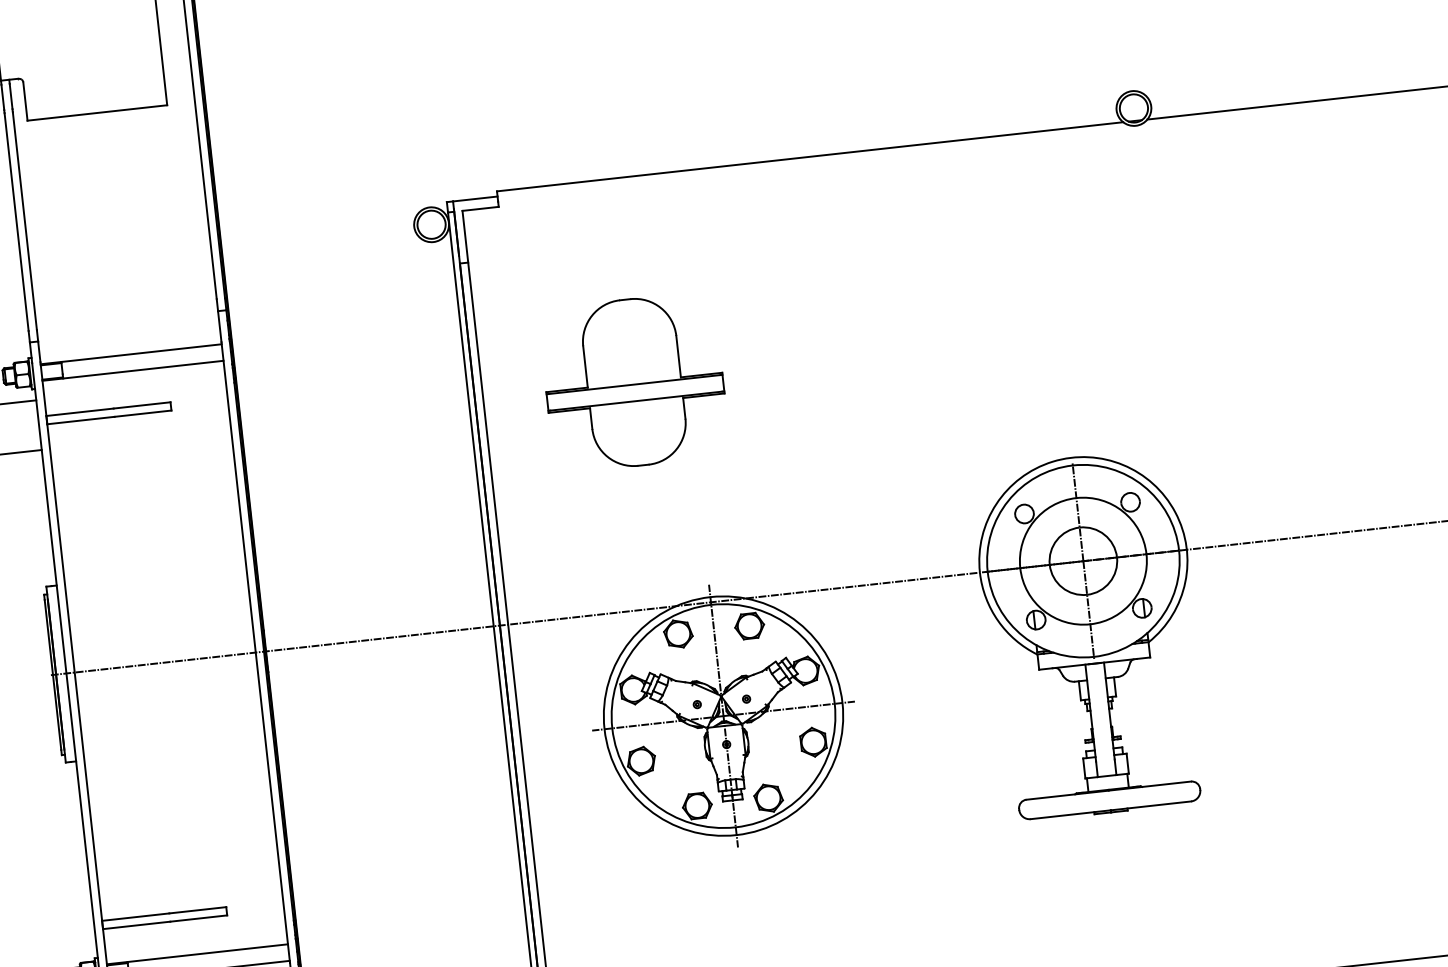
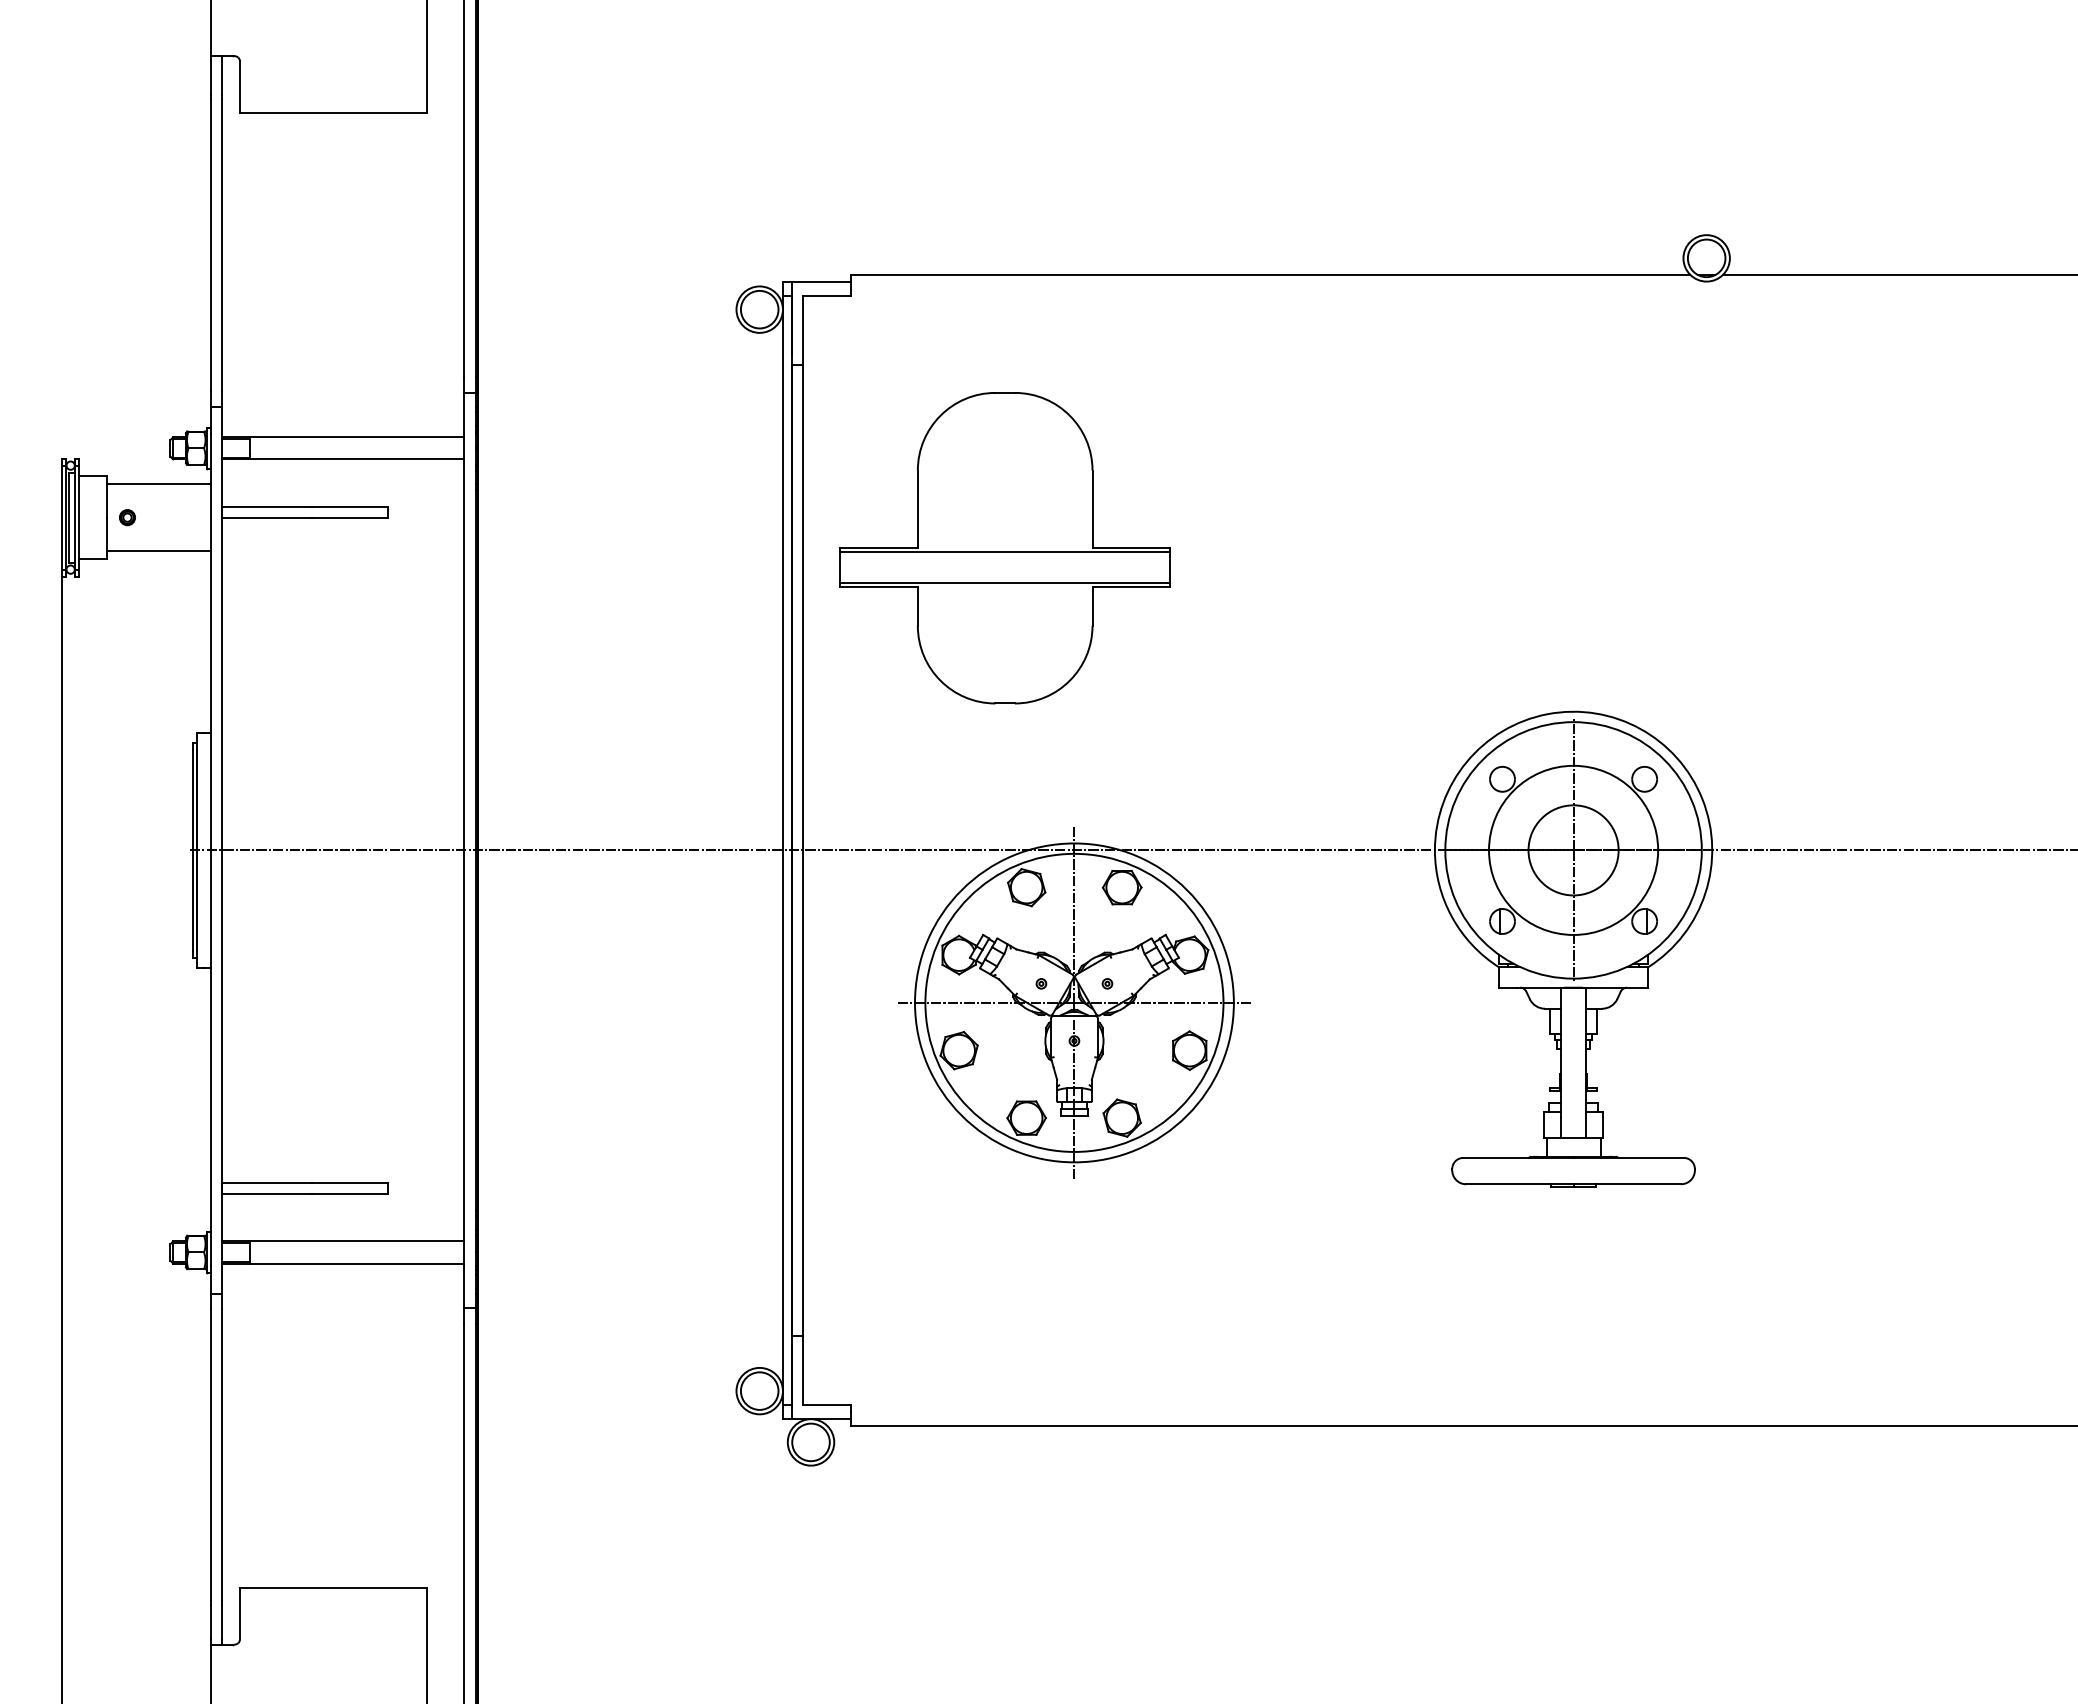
part: (633, 382) -> (1004, 547), size x1.4

